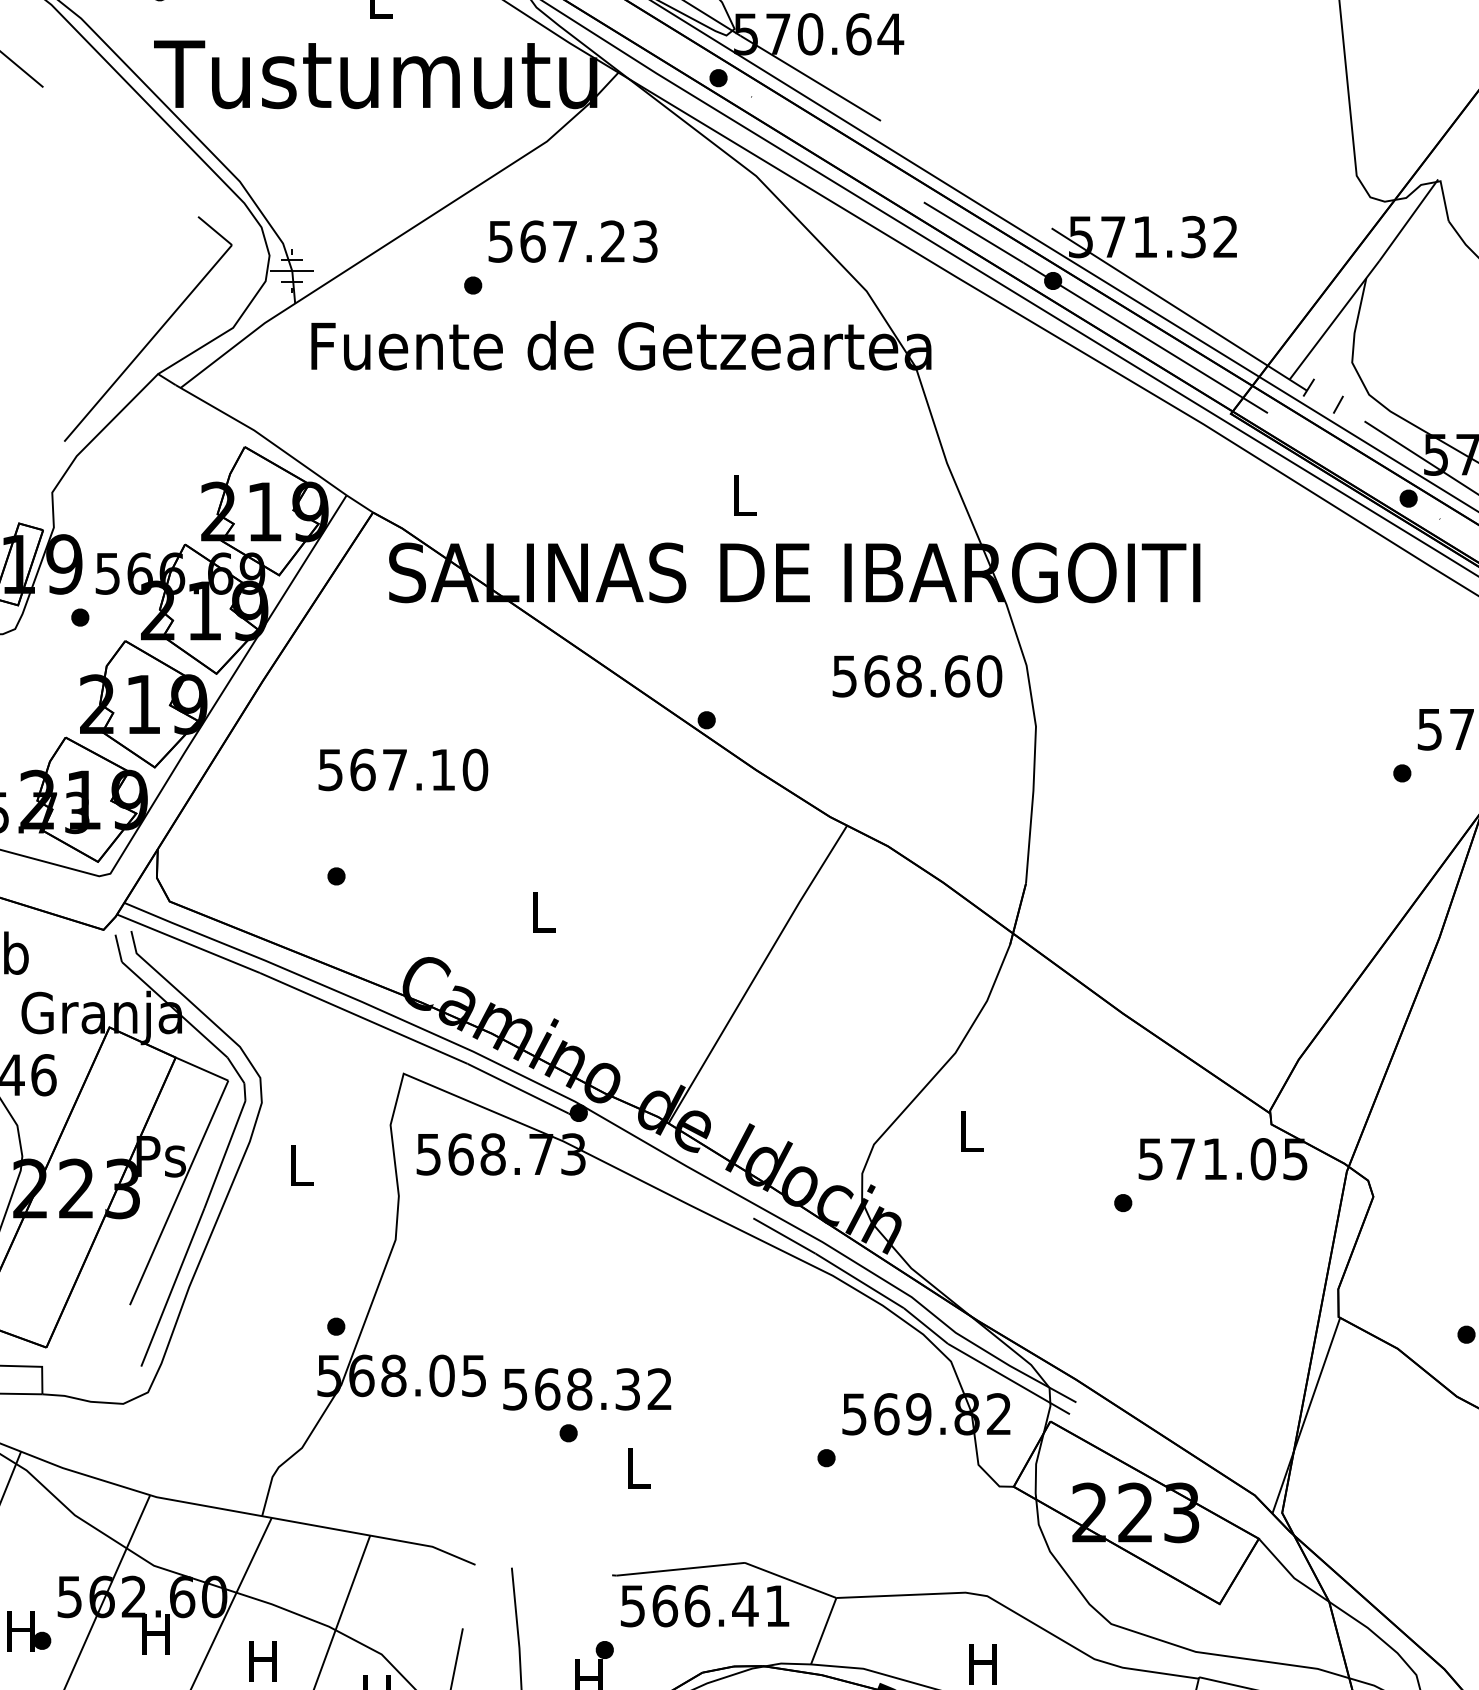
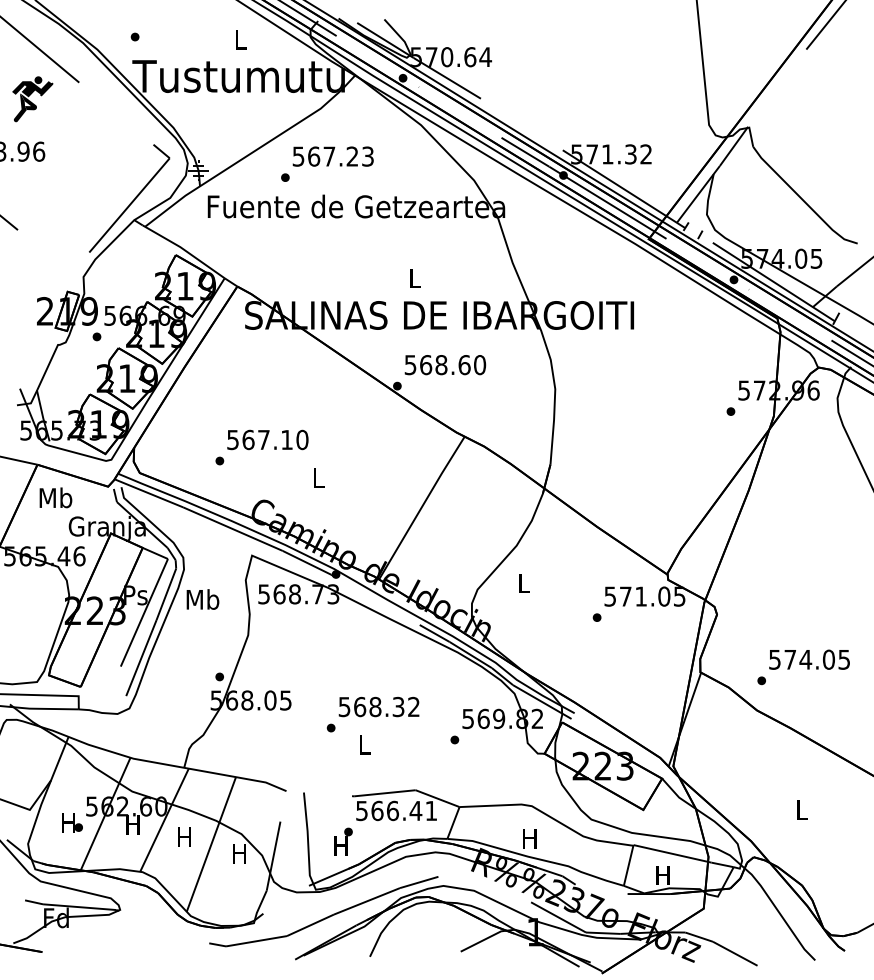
text: (917, 677) -> (445, 365), moved
text: (402, 768) -> (267, 439), moved
text: (300, 1165) -> (202, 599), L -> Mb
text: (586, 1388) -> (378, 706), moved

